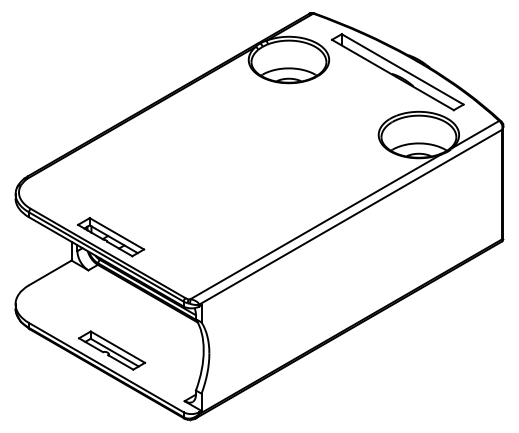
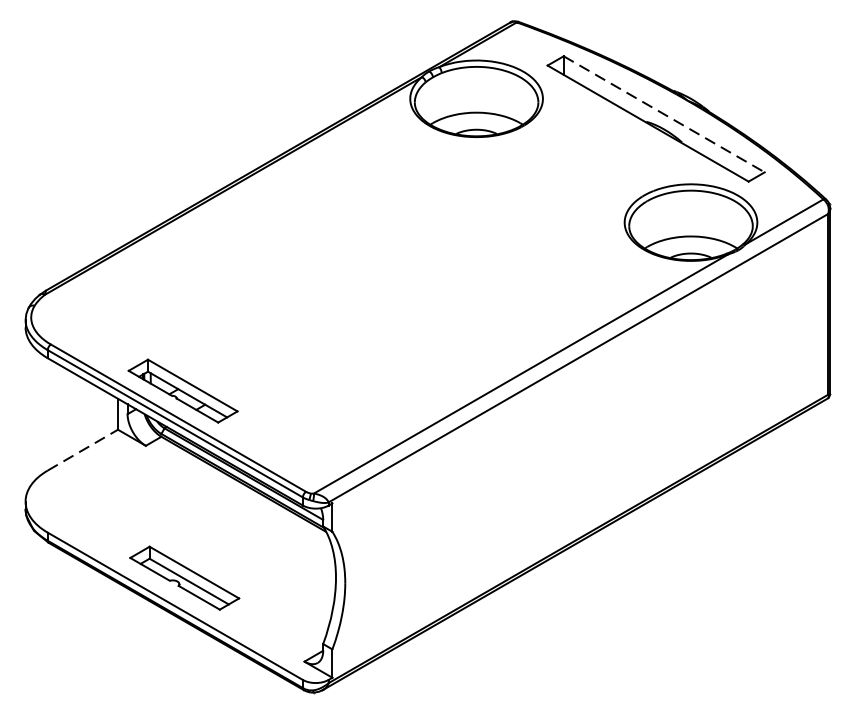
line: (403, 69) -> (665, 114), solid -> dashed
line: (50, 272) -> (83, 449), solid -> dashed

